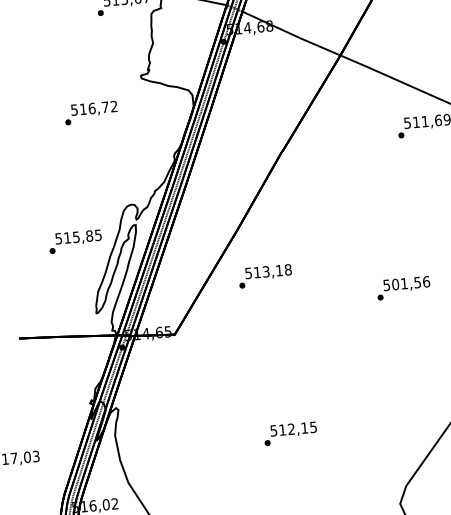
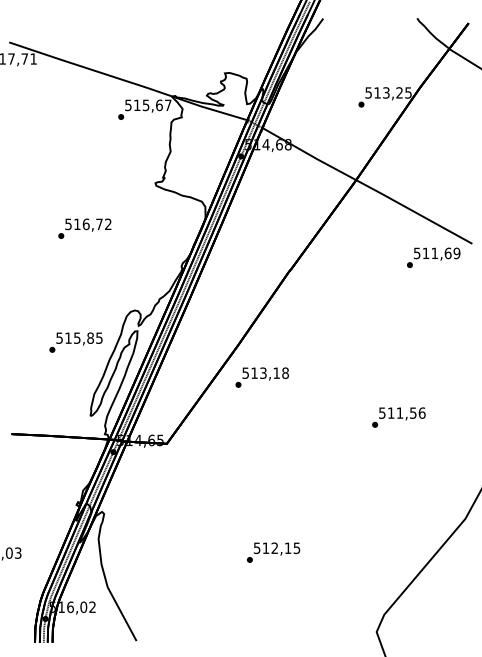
text: (90, 112) -> (84, 228), moved
text: (264, 276) -> (261, 377), moved
text: (394, 283) -> (390, 412), 501,56 -> 511,56

